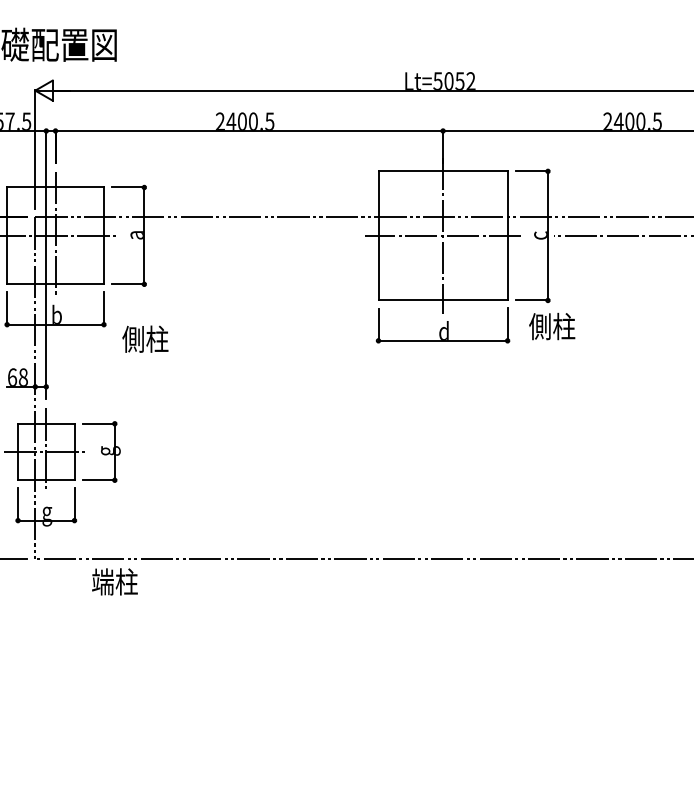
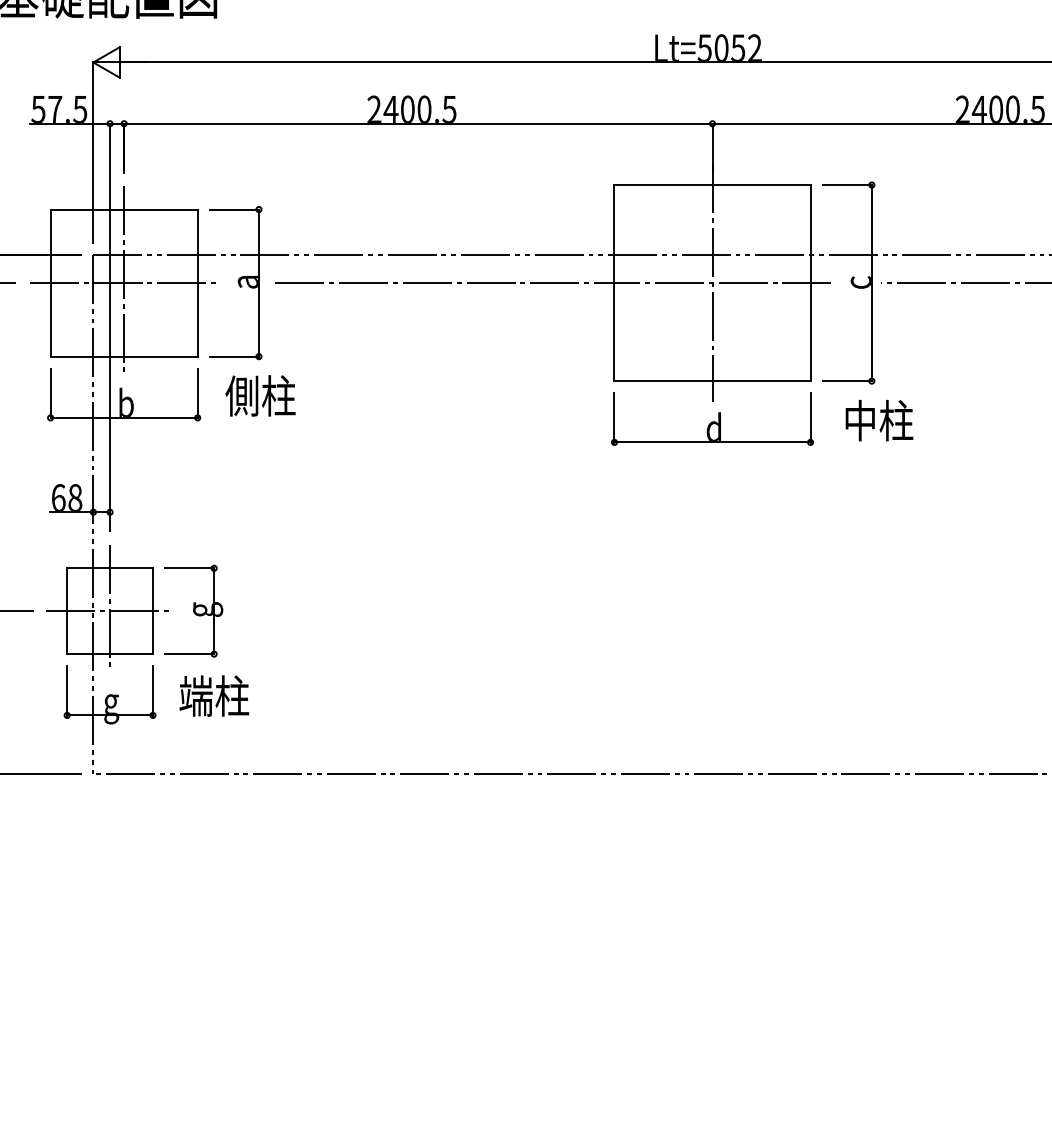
line: (258, 235) -> (432, 282), added
text: (539, 326) -> (858, 420), 側柱 -> 中柱
text: (145, 338) -> (260, 394), moved
text: (114, 581) -> (213, 695), moved

